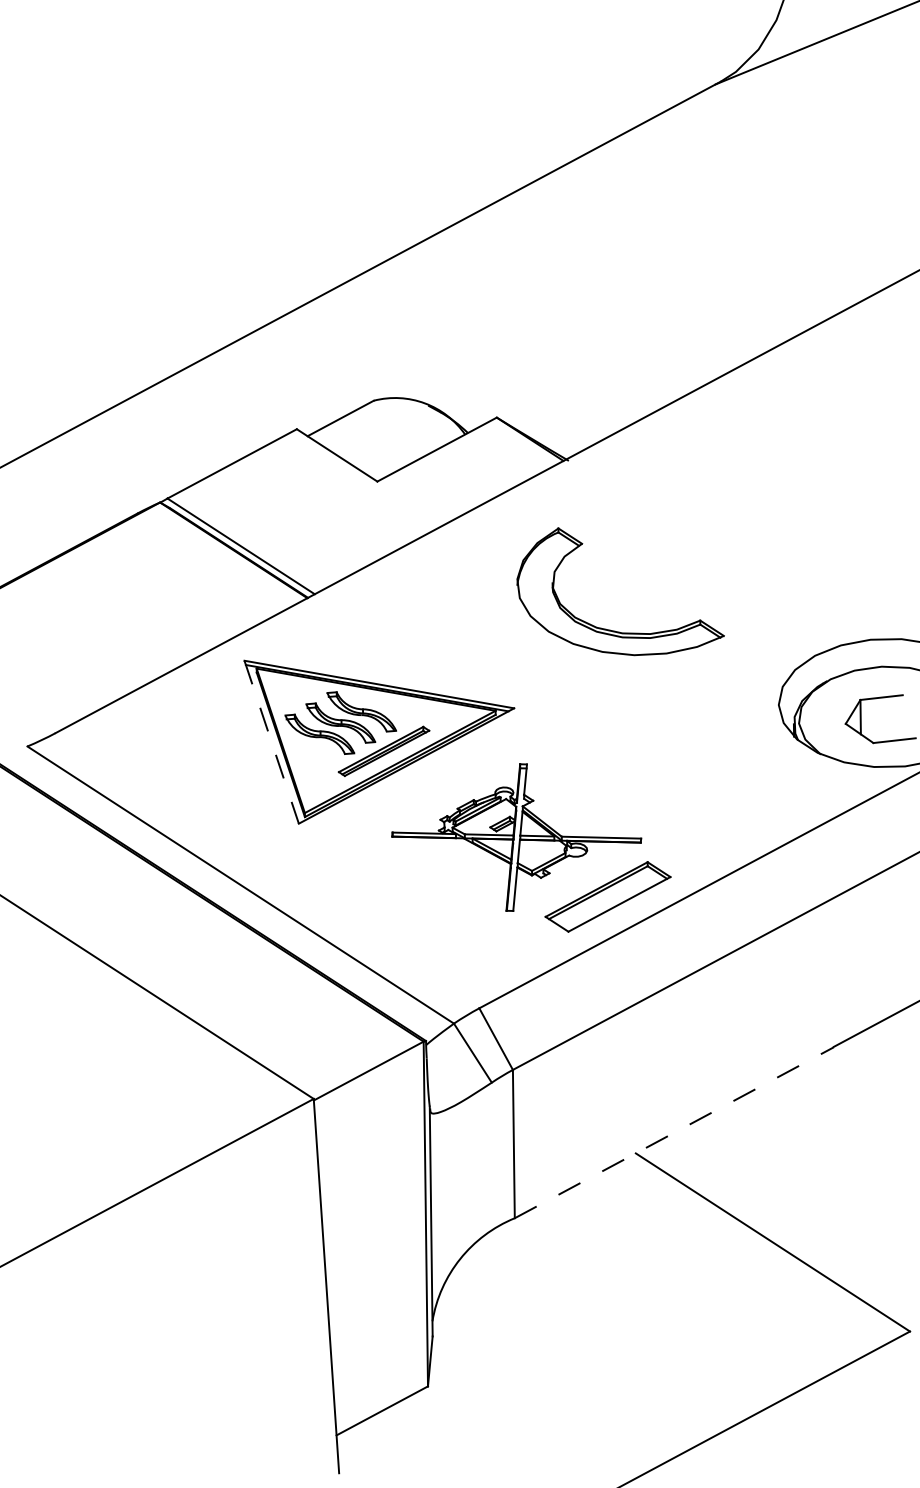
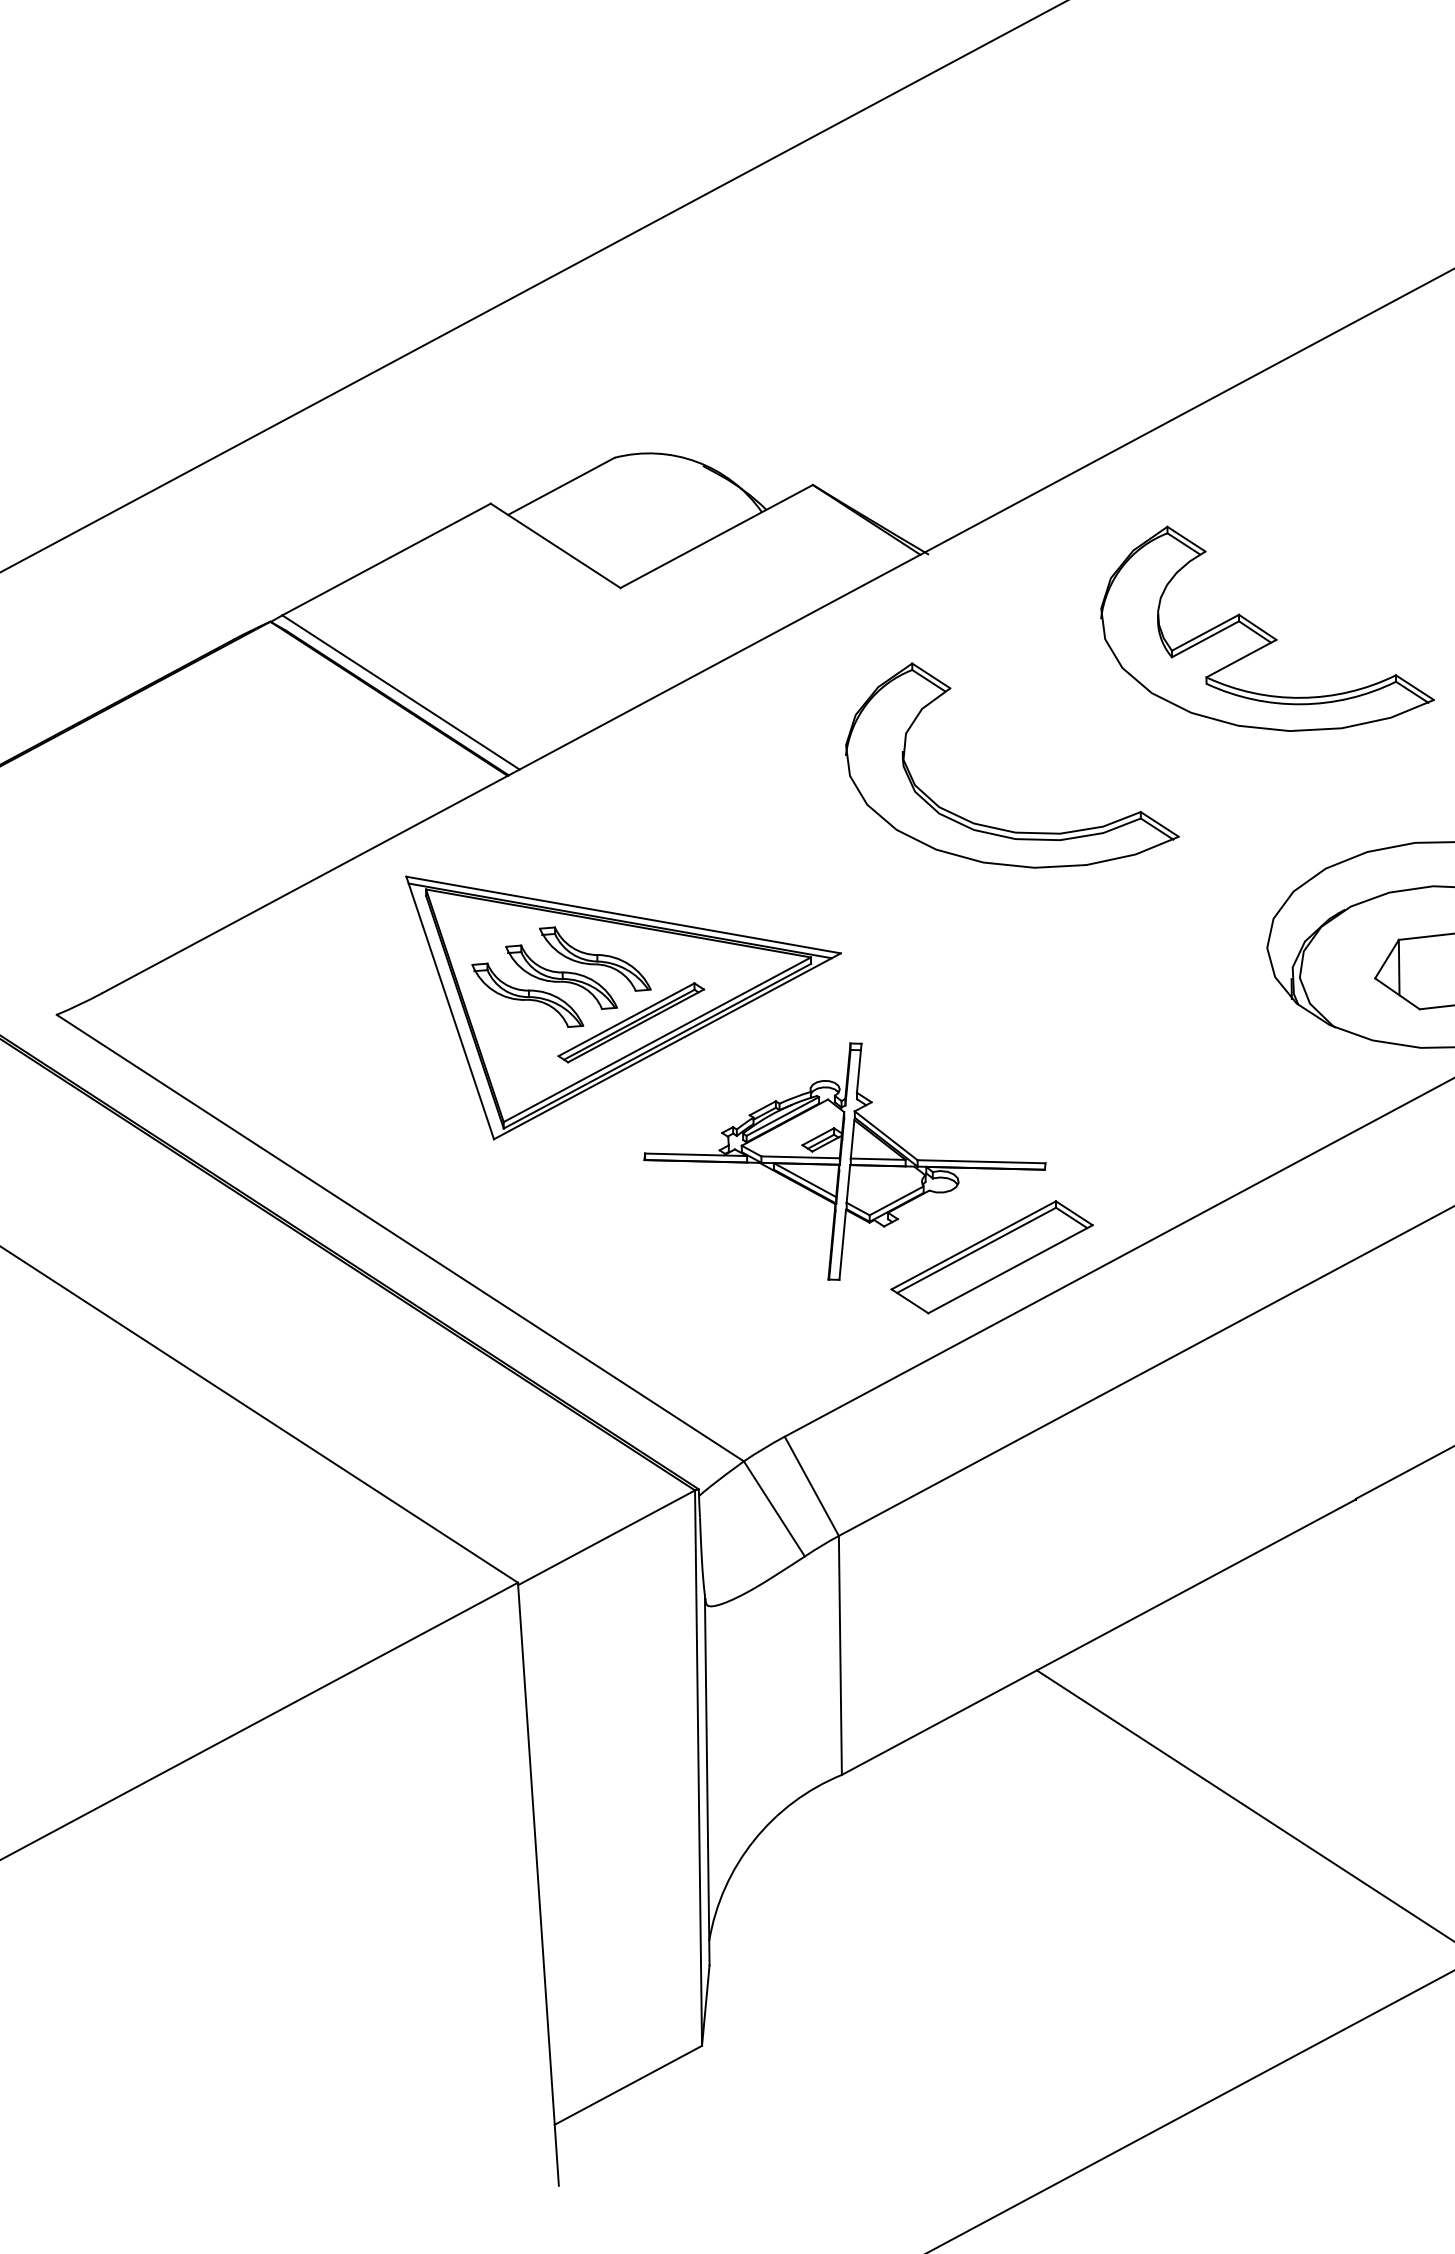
part: (778, 506) -> (1266, 628), added
line: (271, 742) -> (449, 1008), dashed -> solid
line: (674, 1132) -> (1099, 1636), dashed -> solid

